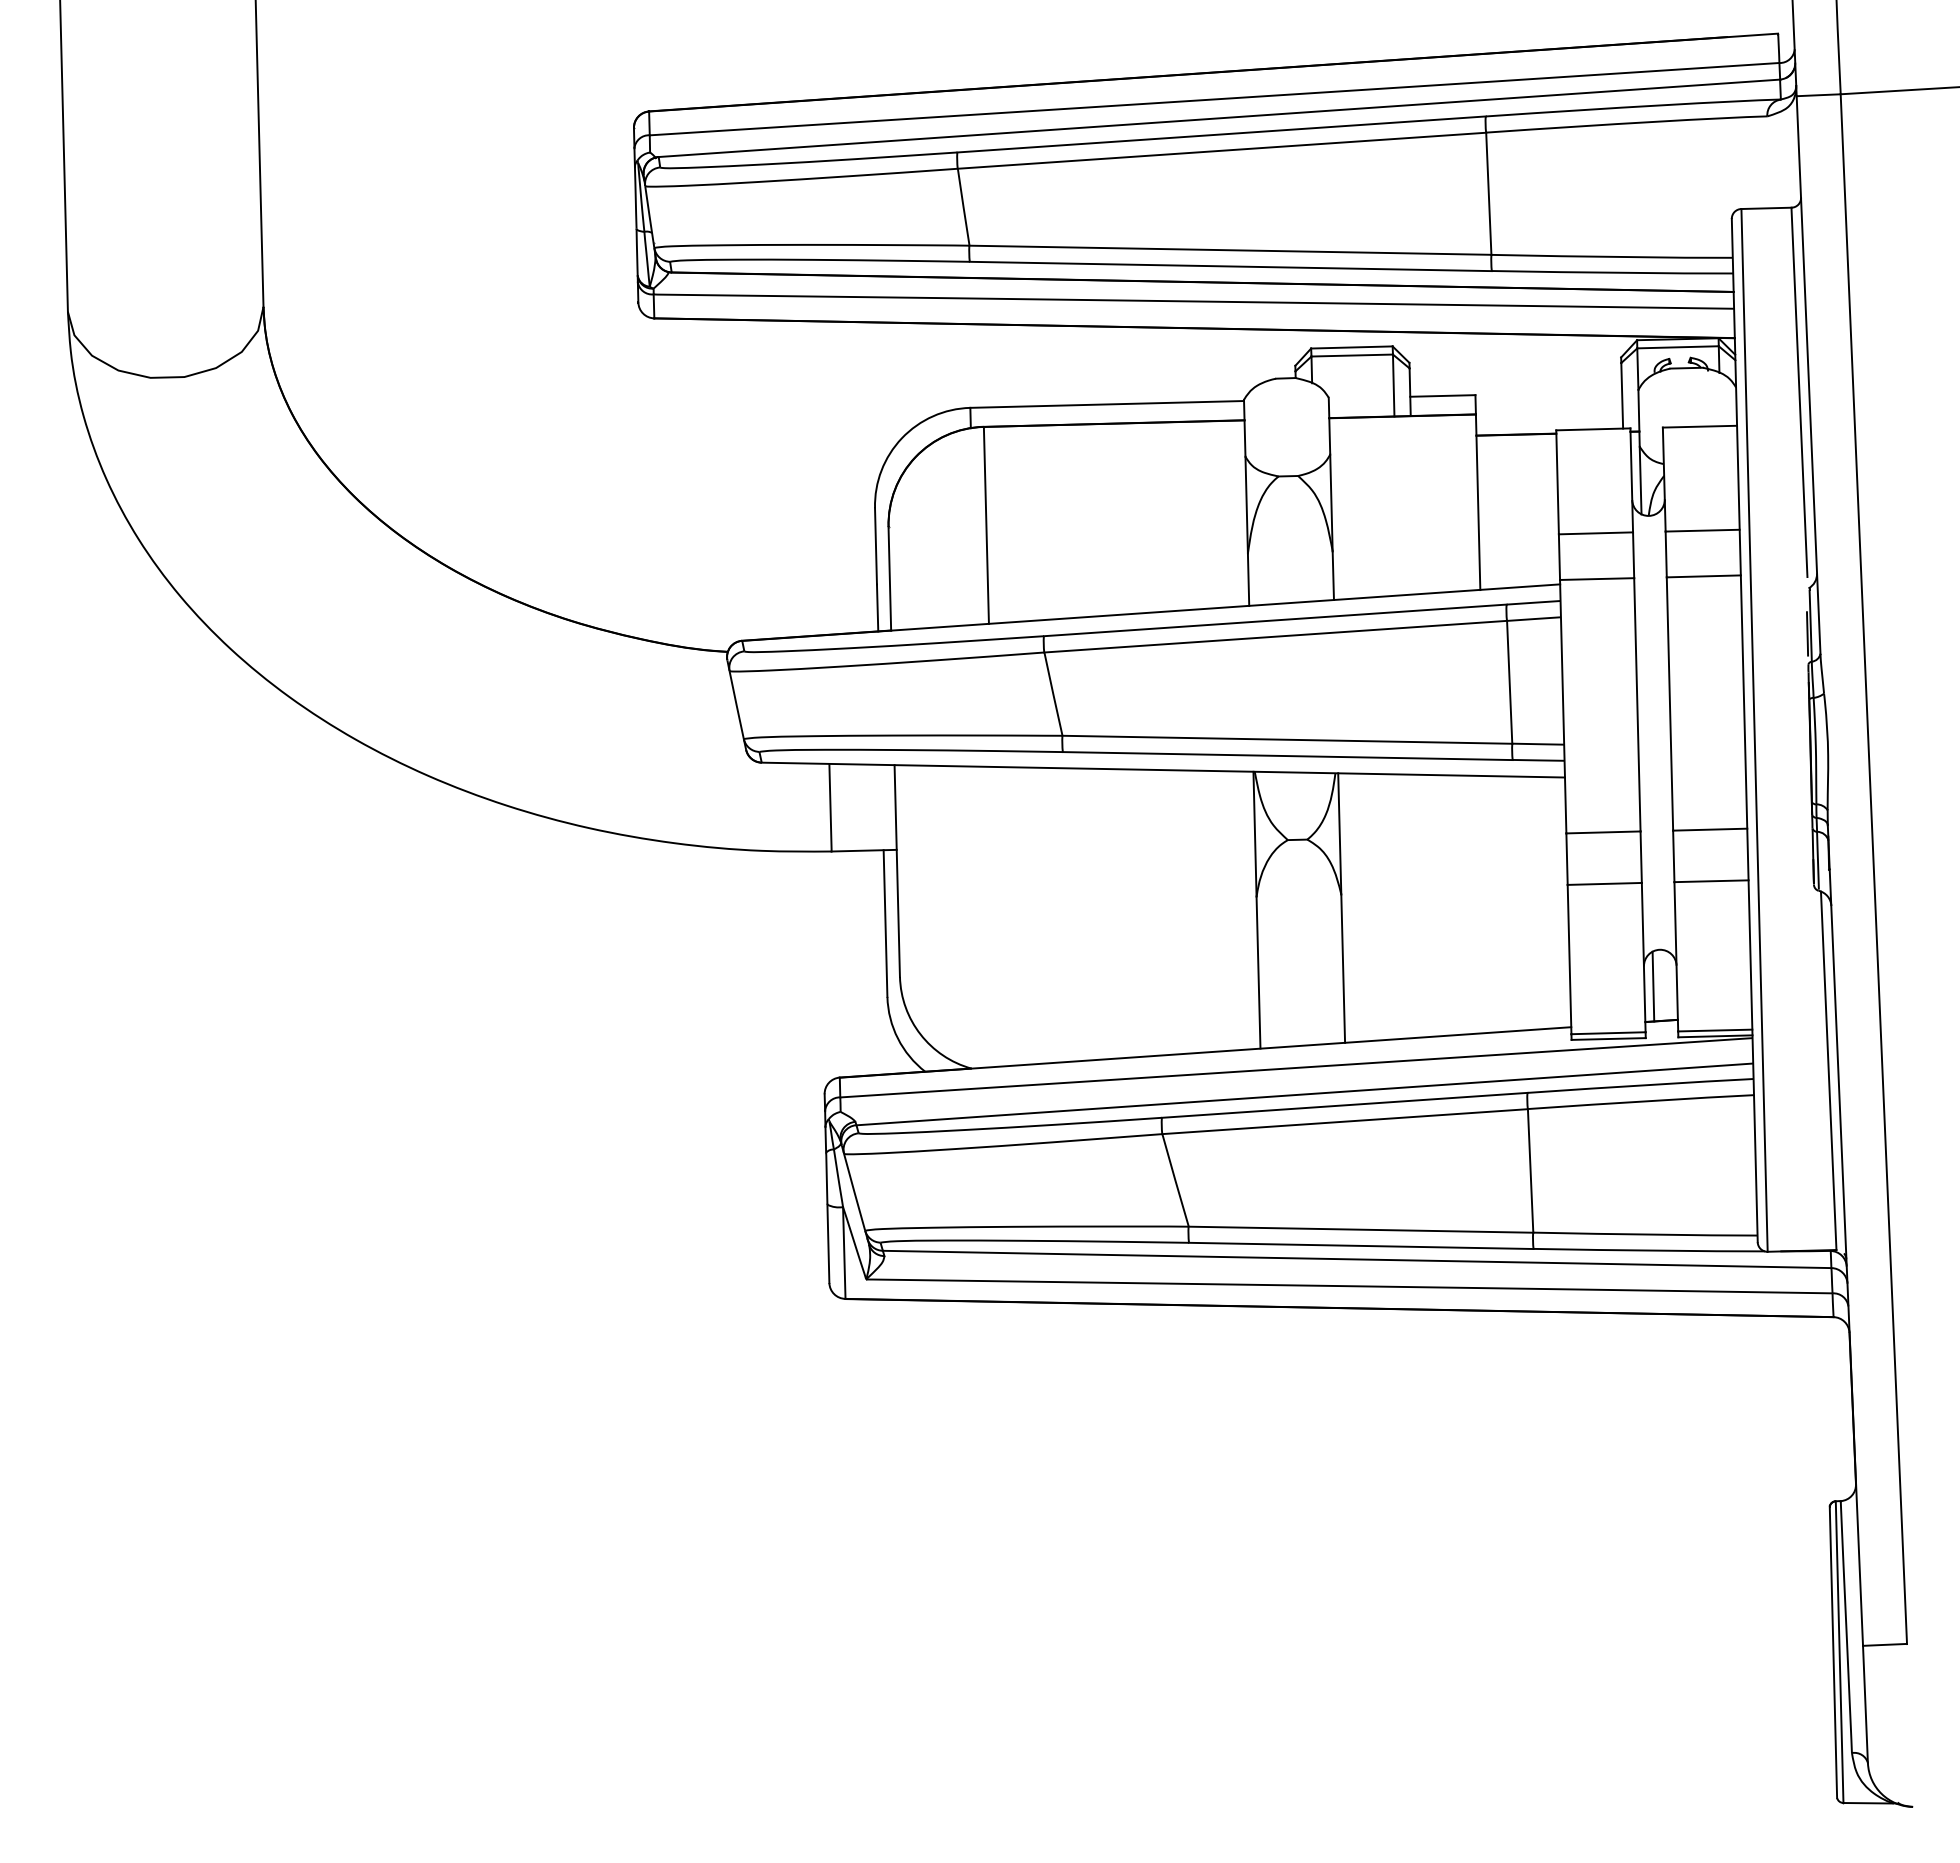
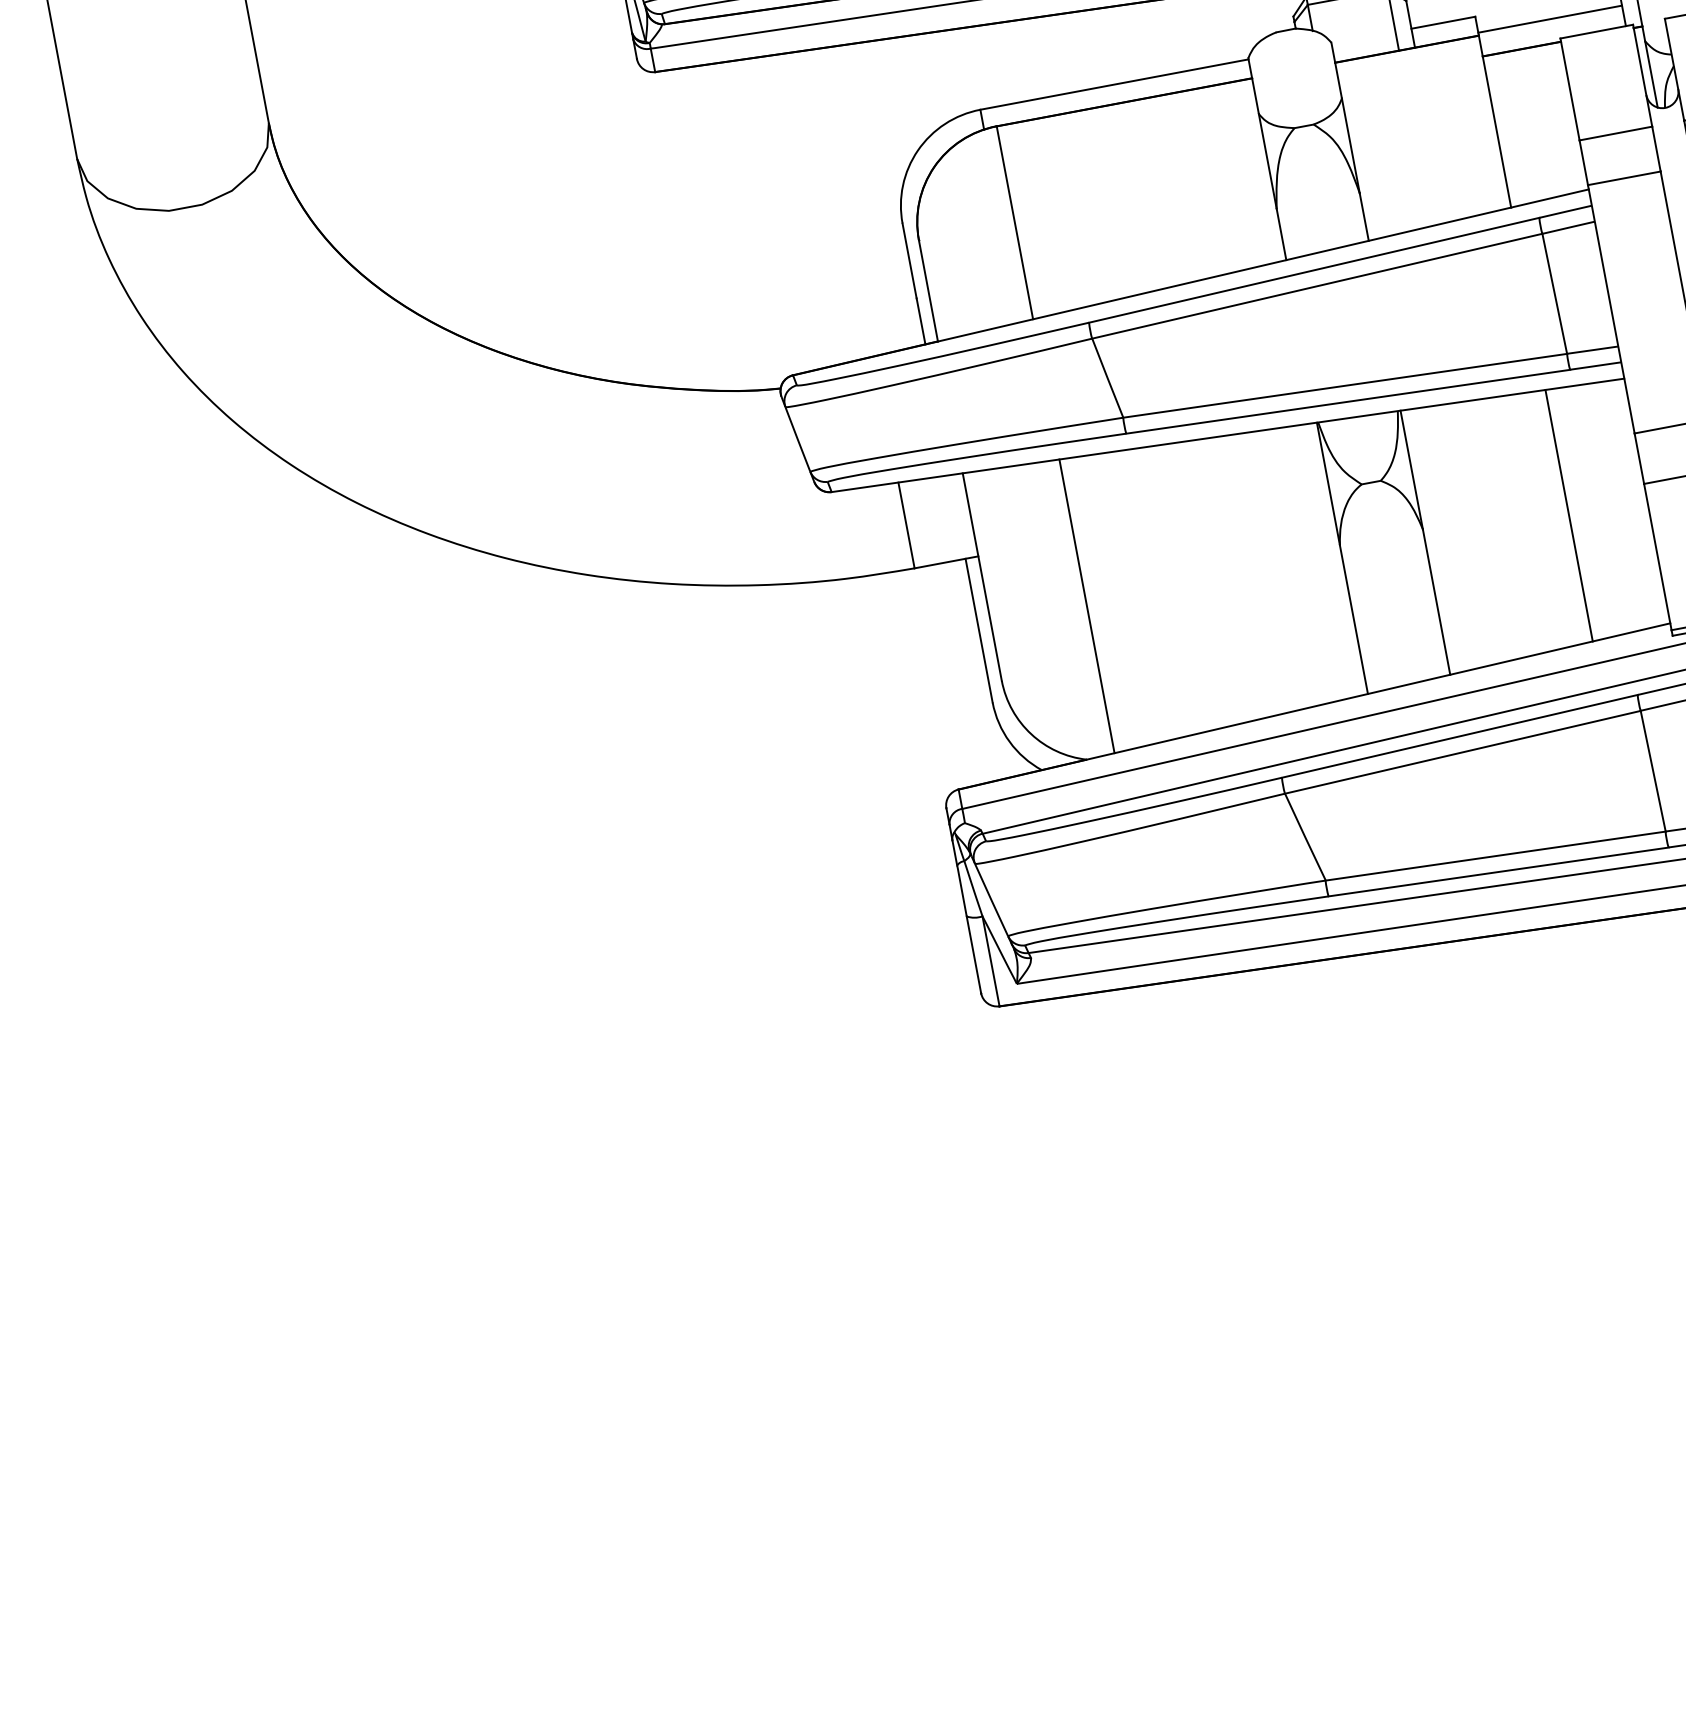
line: (1548, 409) -> (1549, 19), added
line: (1488, 904) -> (1569, 515), added
line: (996, 916) -> (1087, 606), added

